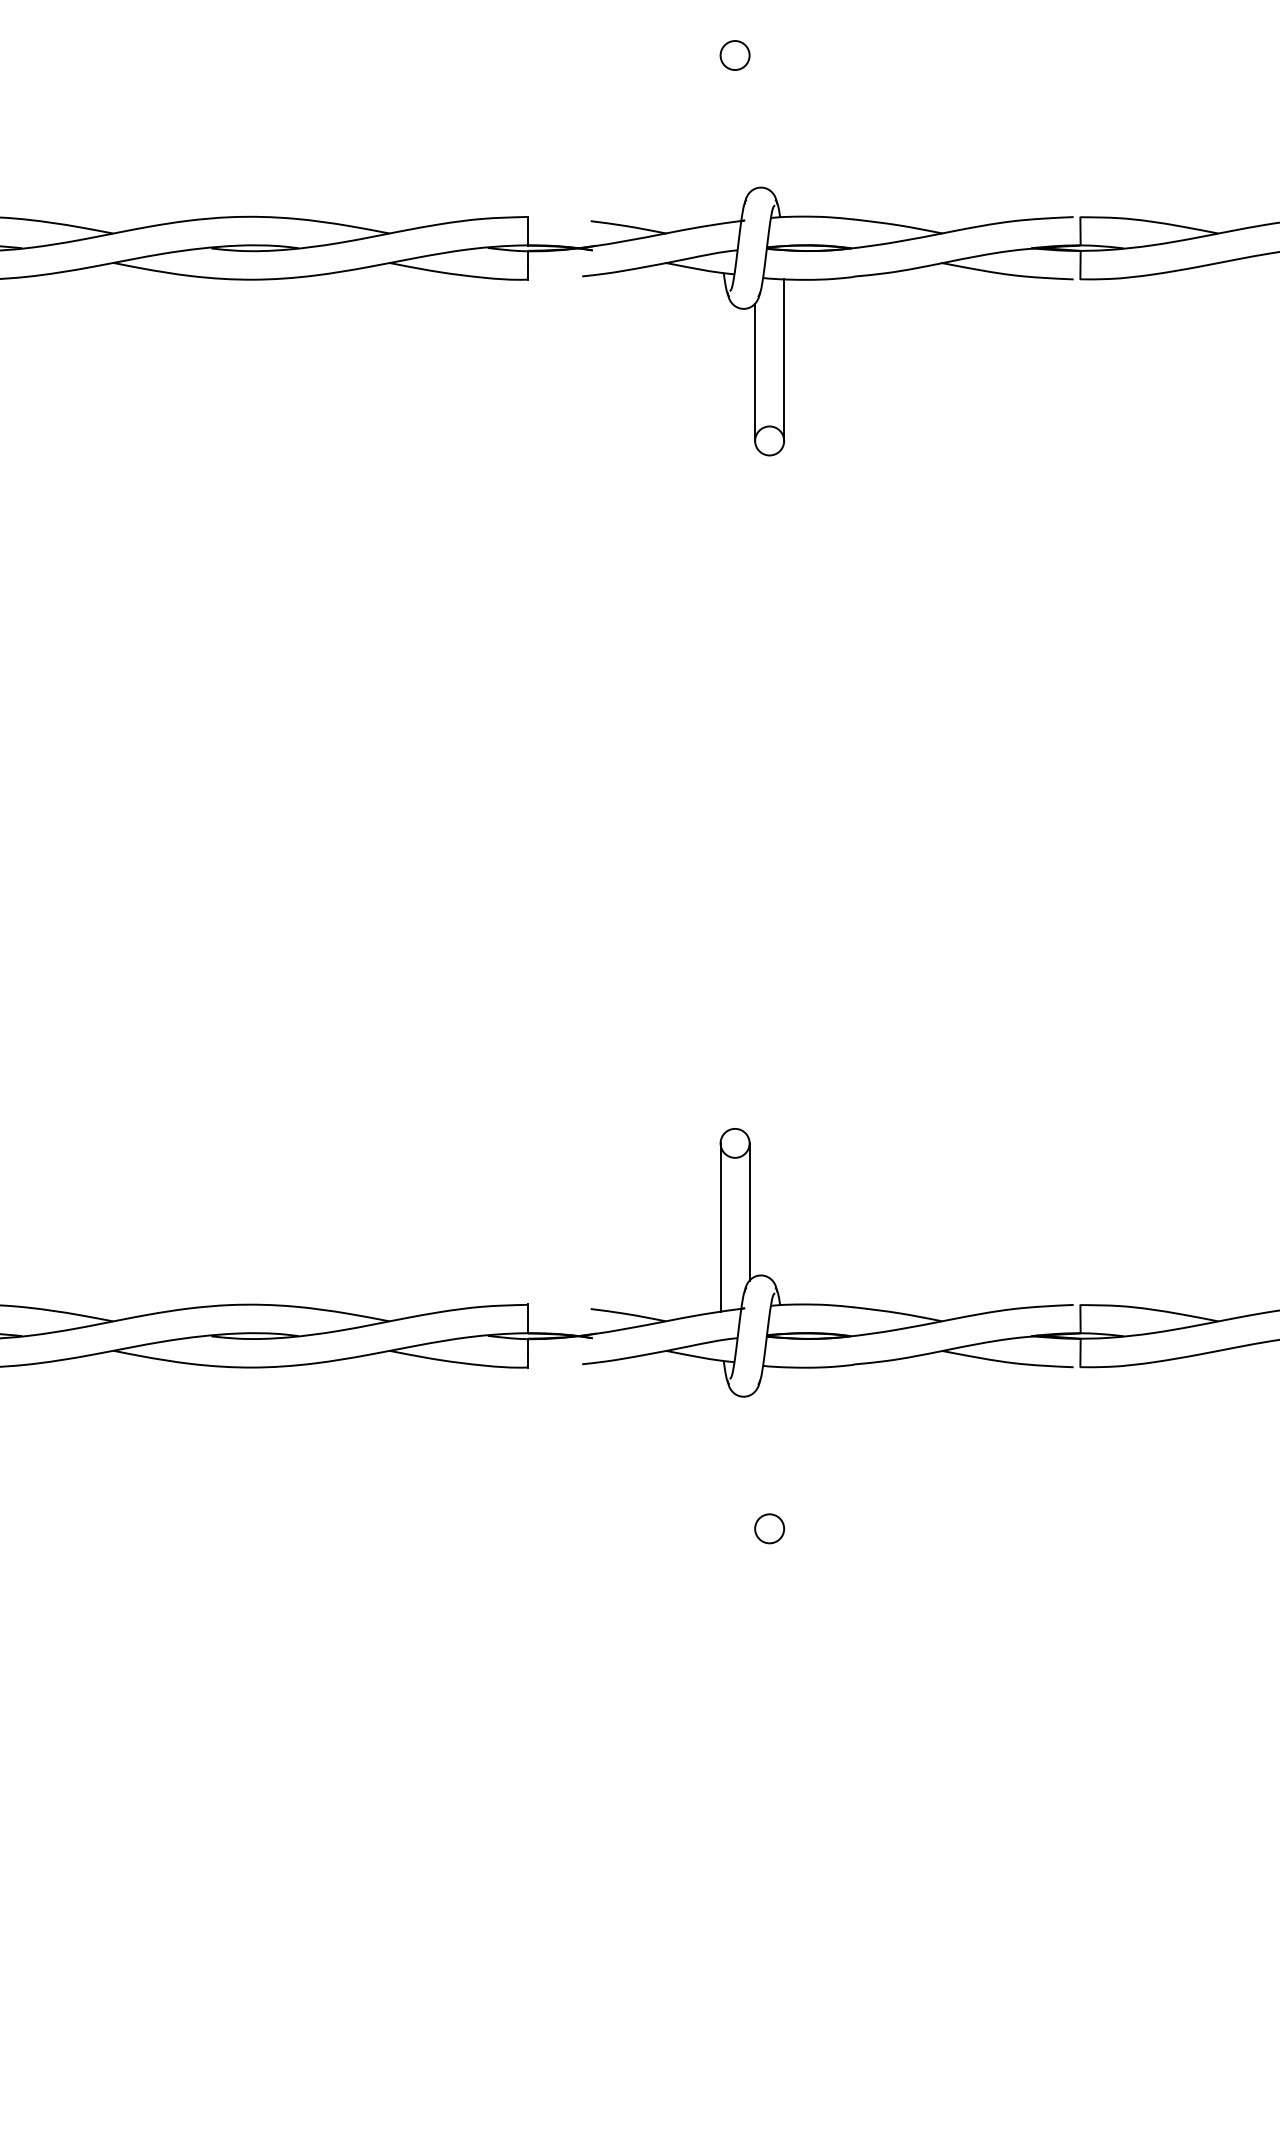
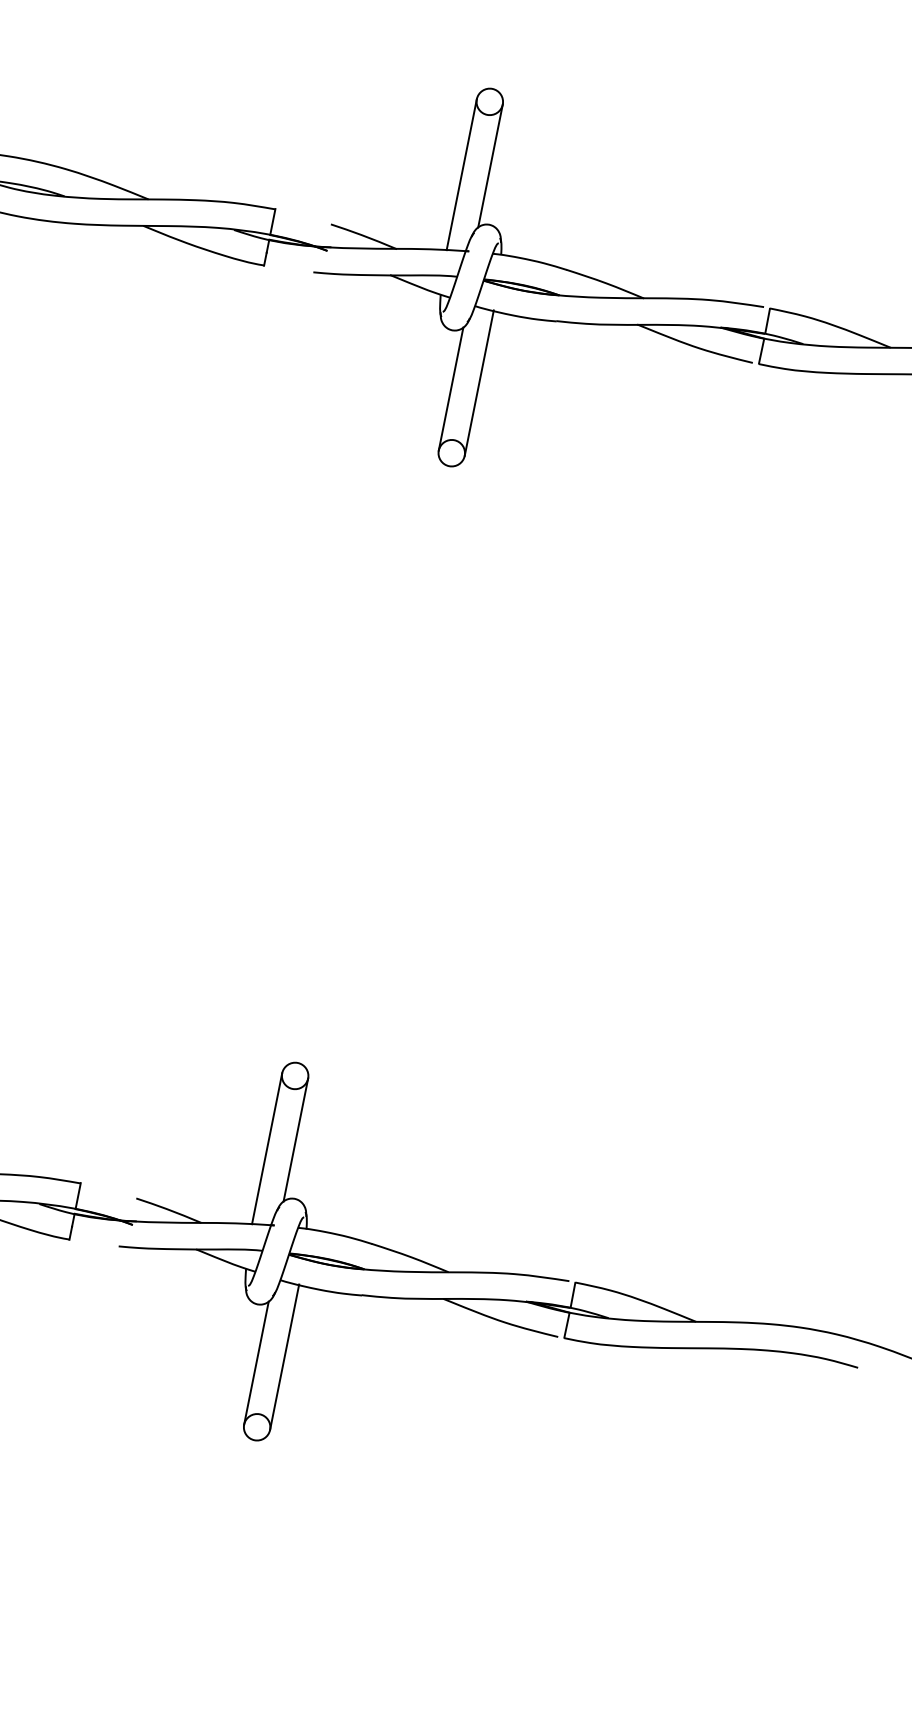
line: (749, 123) -> (490, 165), added
line: (720, 139) -> (461, 174), added
line: (784, 1447) -> (284, 1357), added
line: (755, 1459) -> (256, 1362), added

